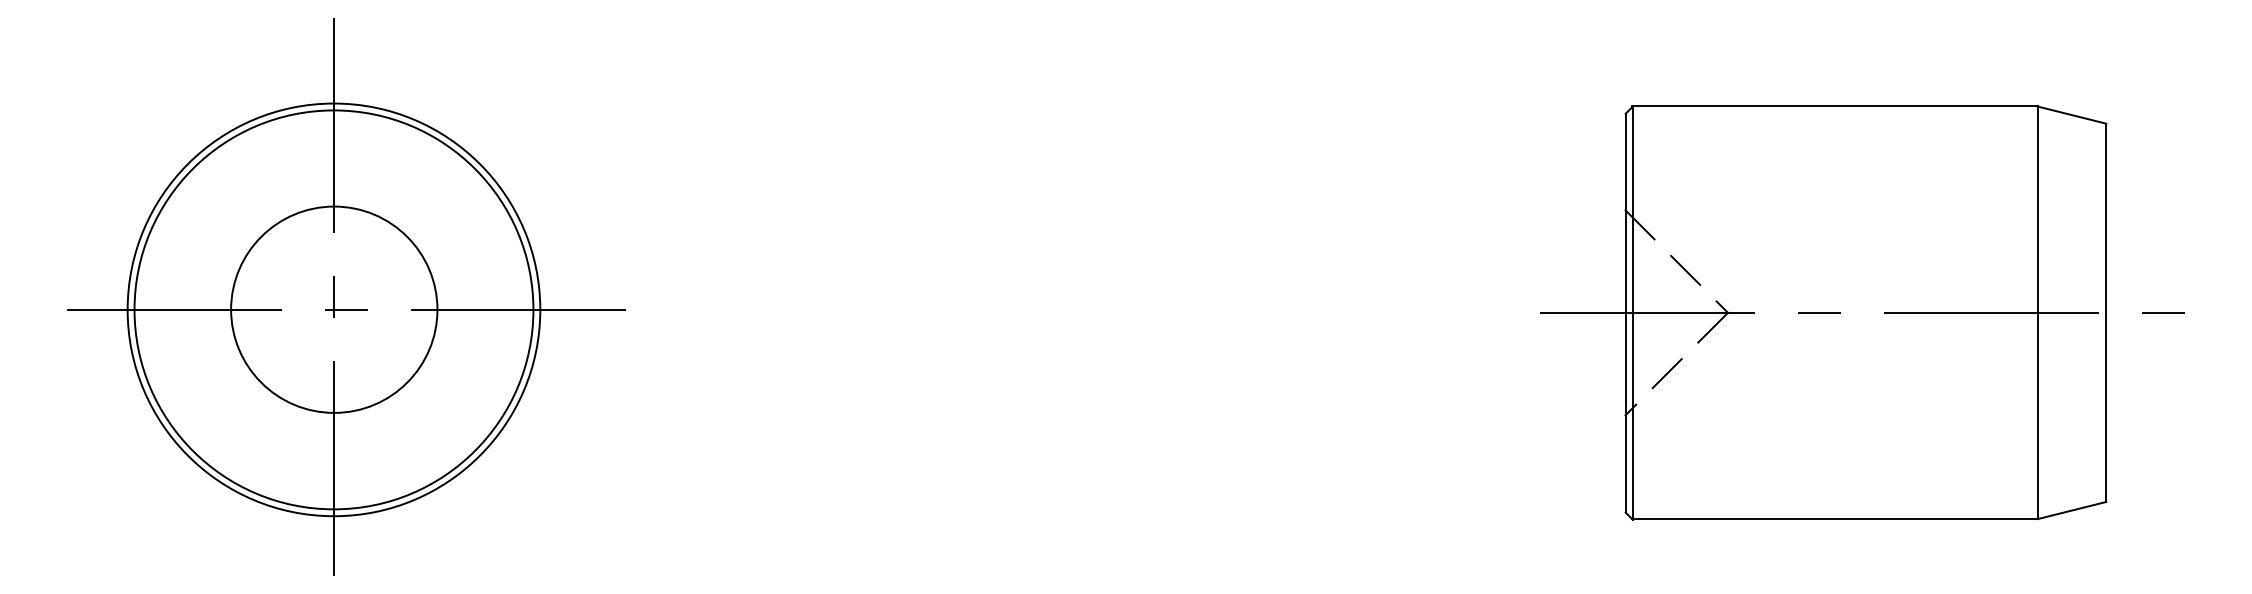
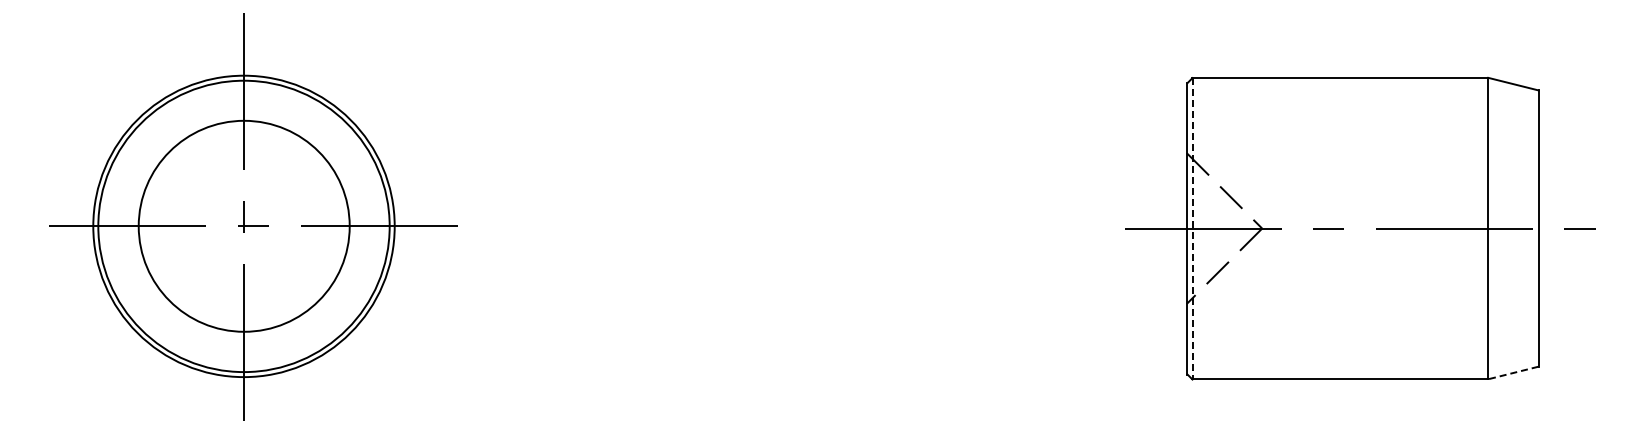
circle: (333, 308) -> (243, 225), size x1.4
line: (1632, 312) -> (1192, 228), solid -> dashed
line: (2072, 509) -> (1513, 372), solid -> dashed

